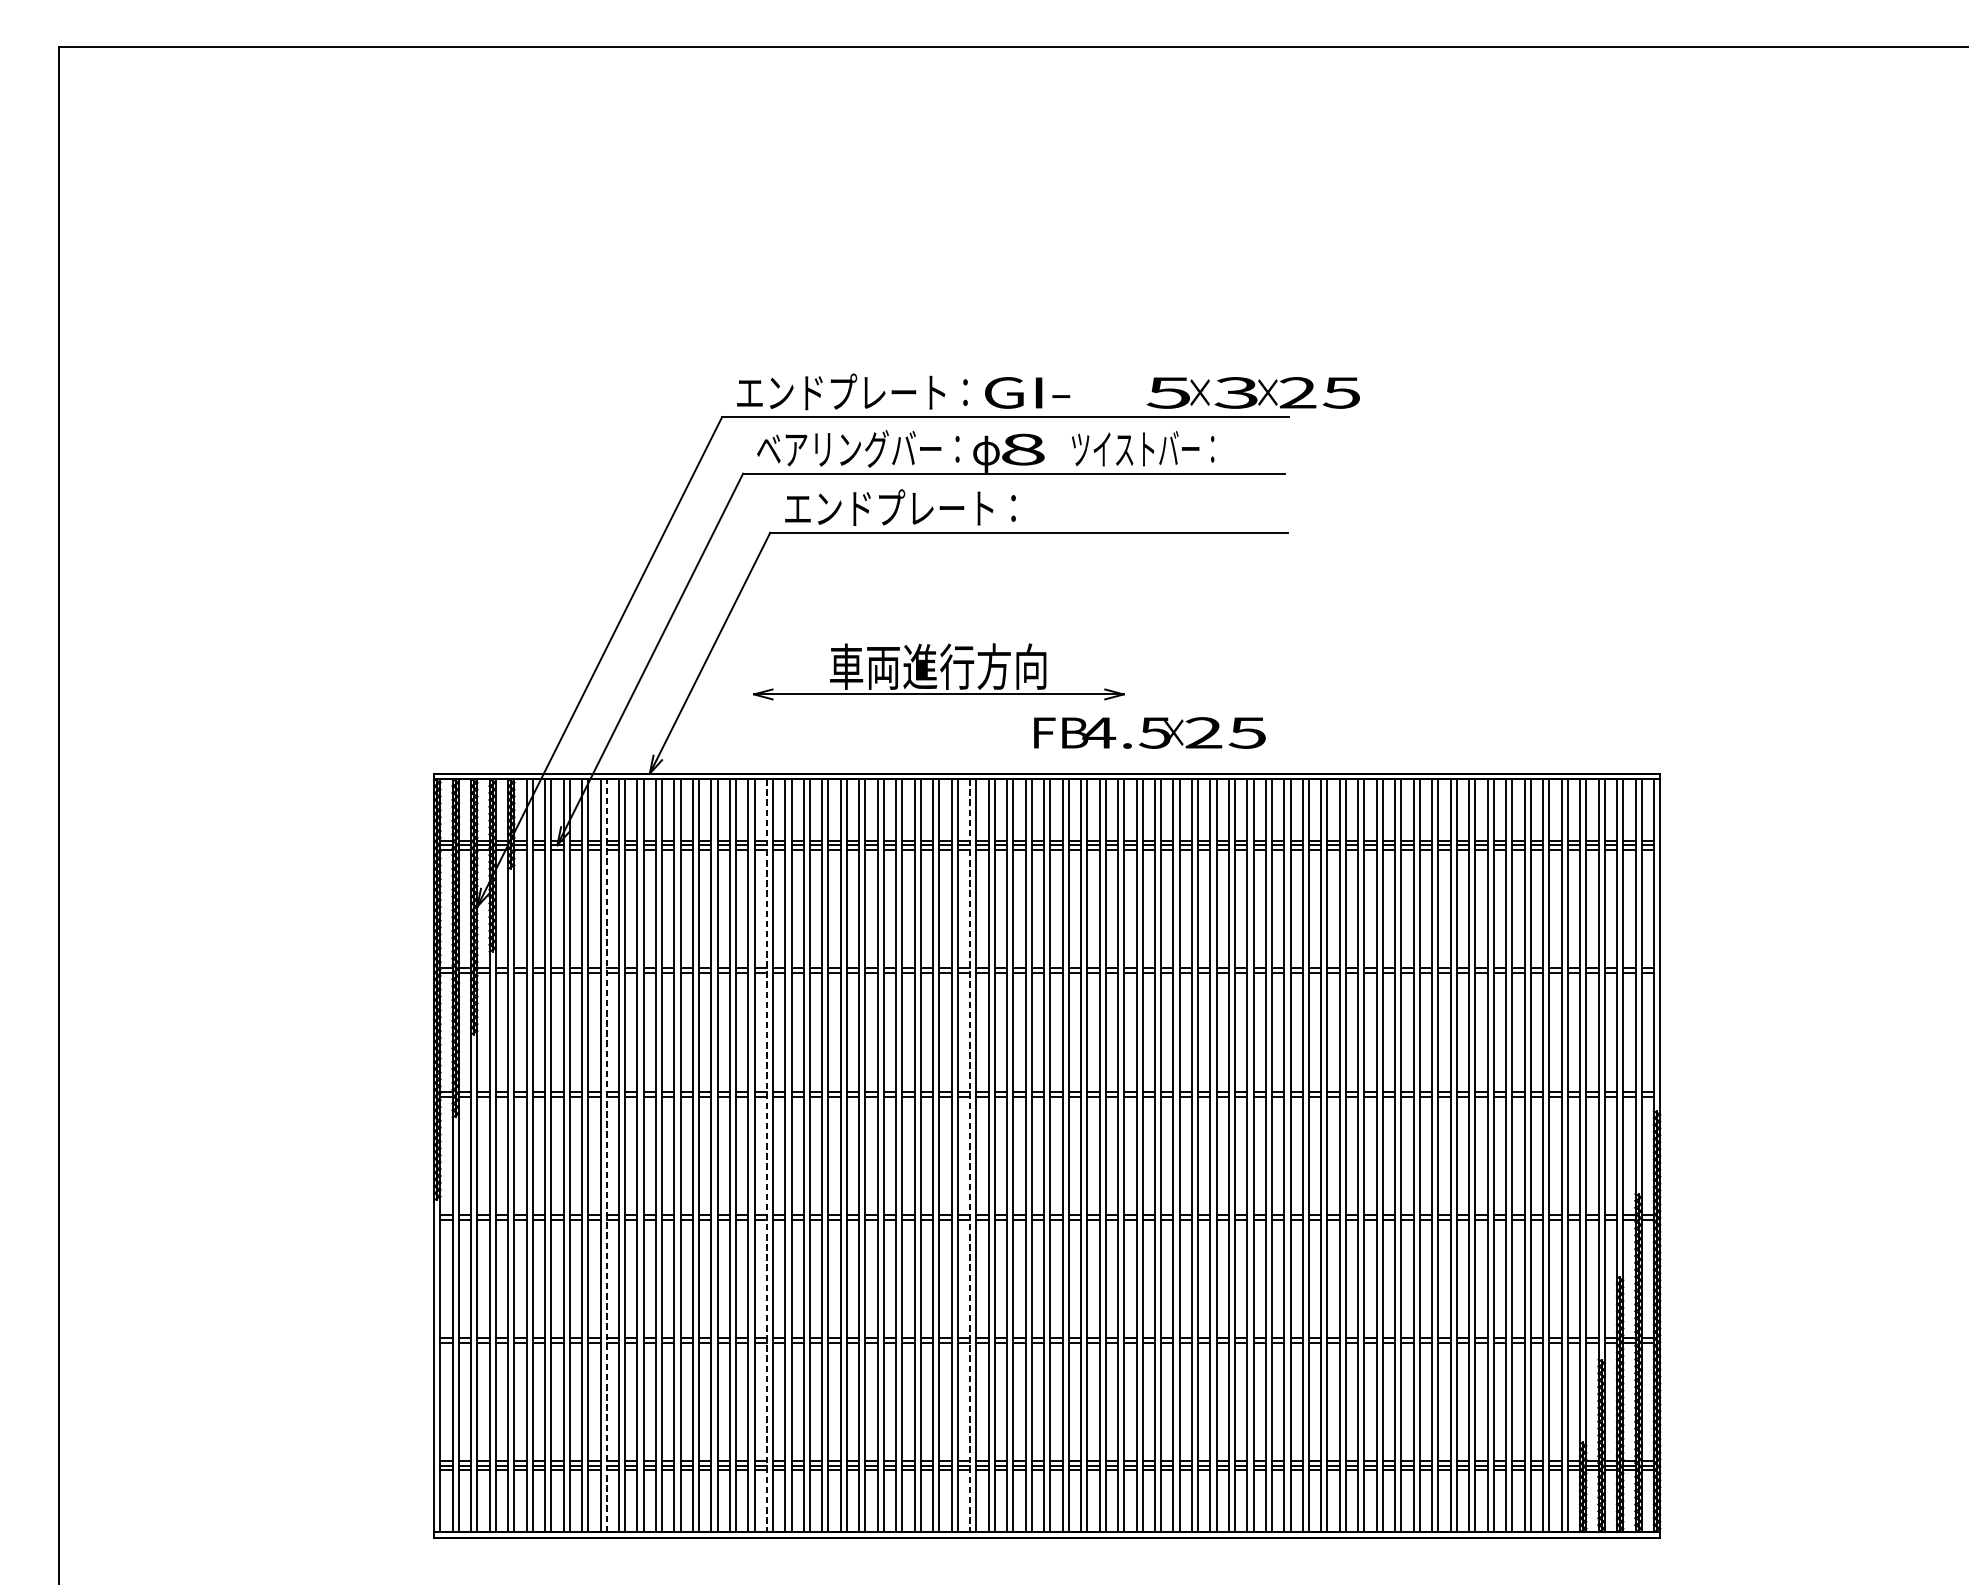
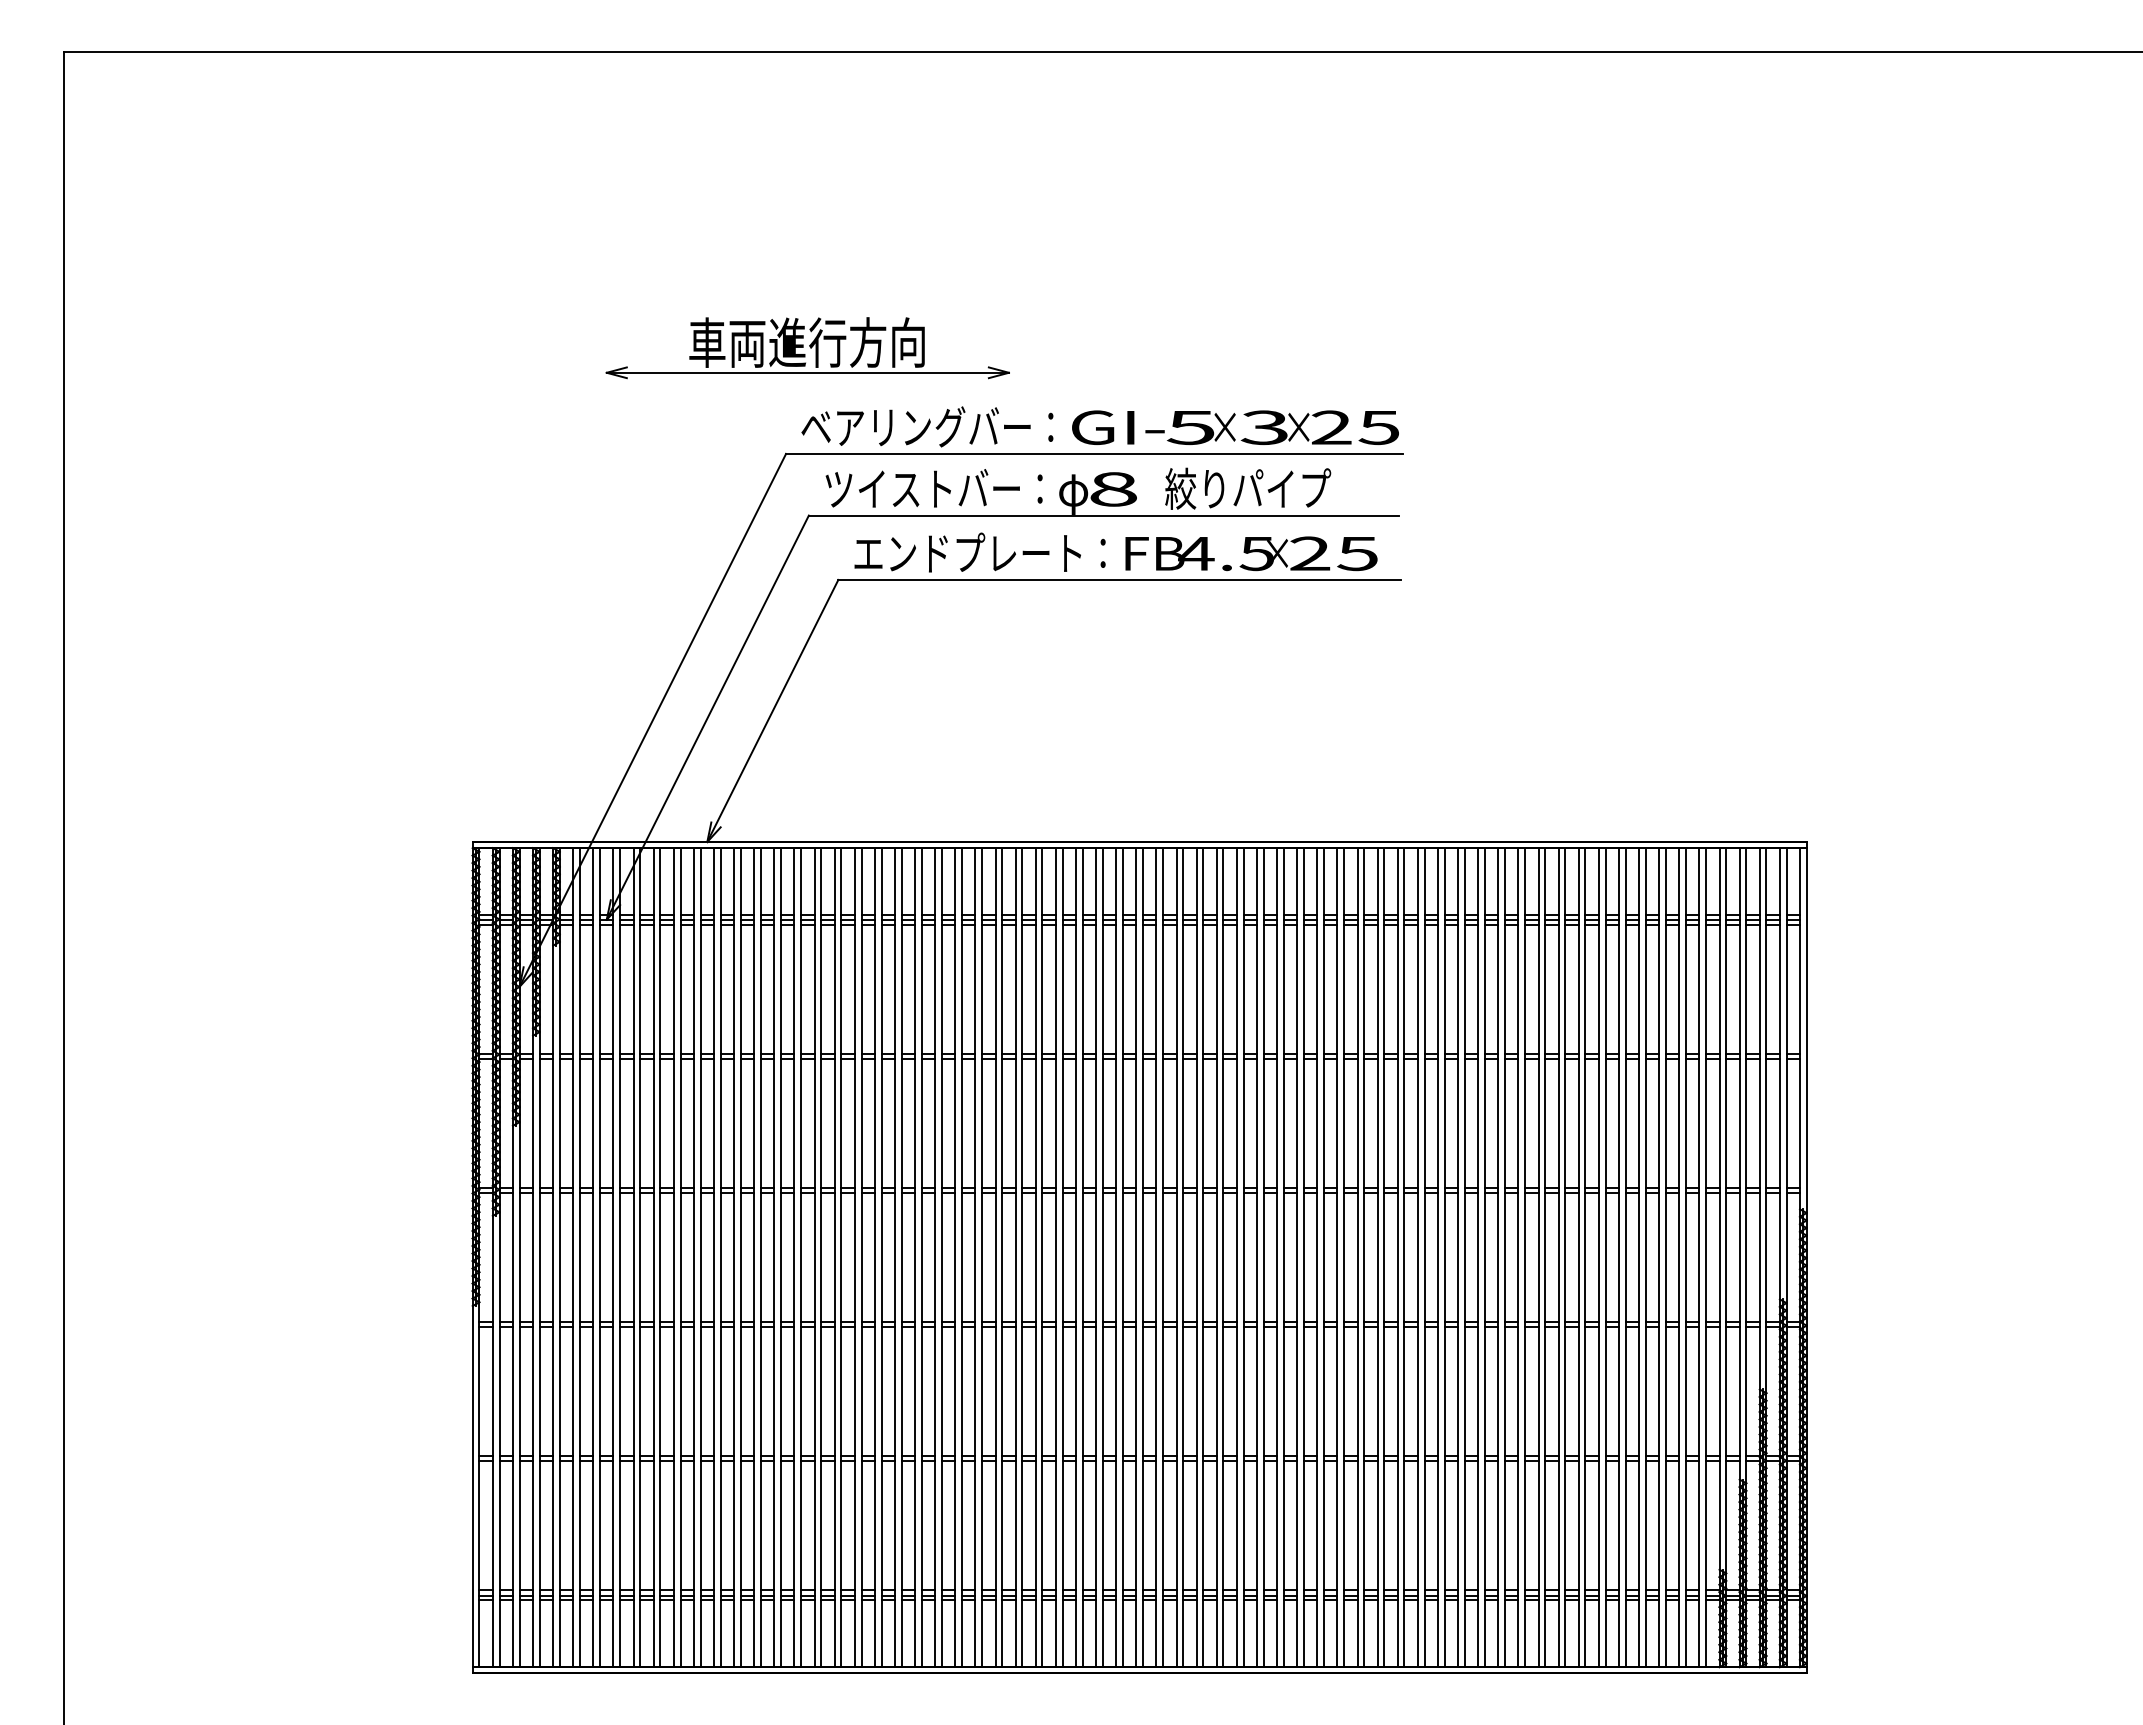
text: (841, 391) -> (915, 426), エンドプレート： -> ベアリングバー：
text: (1252, 392) -> (1282, 427), moved
text: (858, 448) -> (934, 488), ベアリングバー： -> ツイストバー：
text: (1147, 448) -> (1248, 488), ツイストバー： -> 絞りパイプ
part: (938, 672) -> (807, 348), moved
text: (1149, 732) -> (1251, 553), moved
line: (606, 1155) -> (660, 1257), dashed -> solid
line: (766, 1155) -> (834, 1257), dashed -> solid
line: (969, 1155) -> (1055, 1257), dashed -> solid

